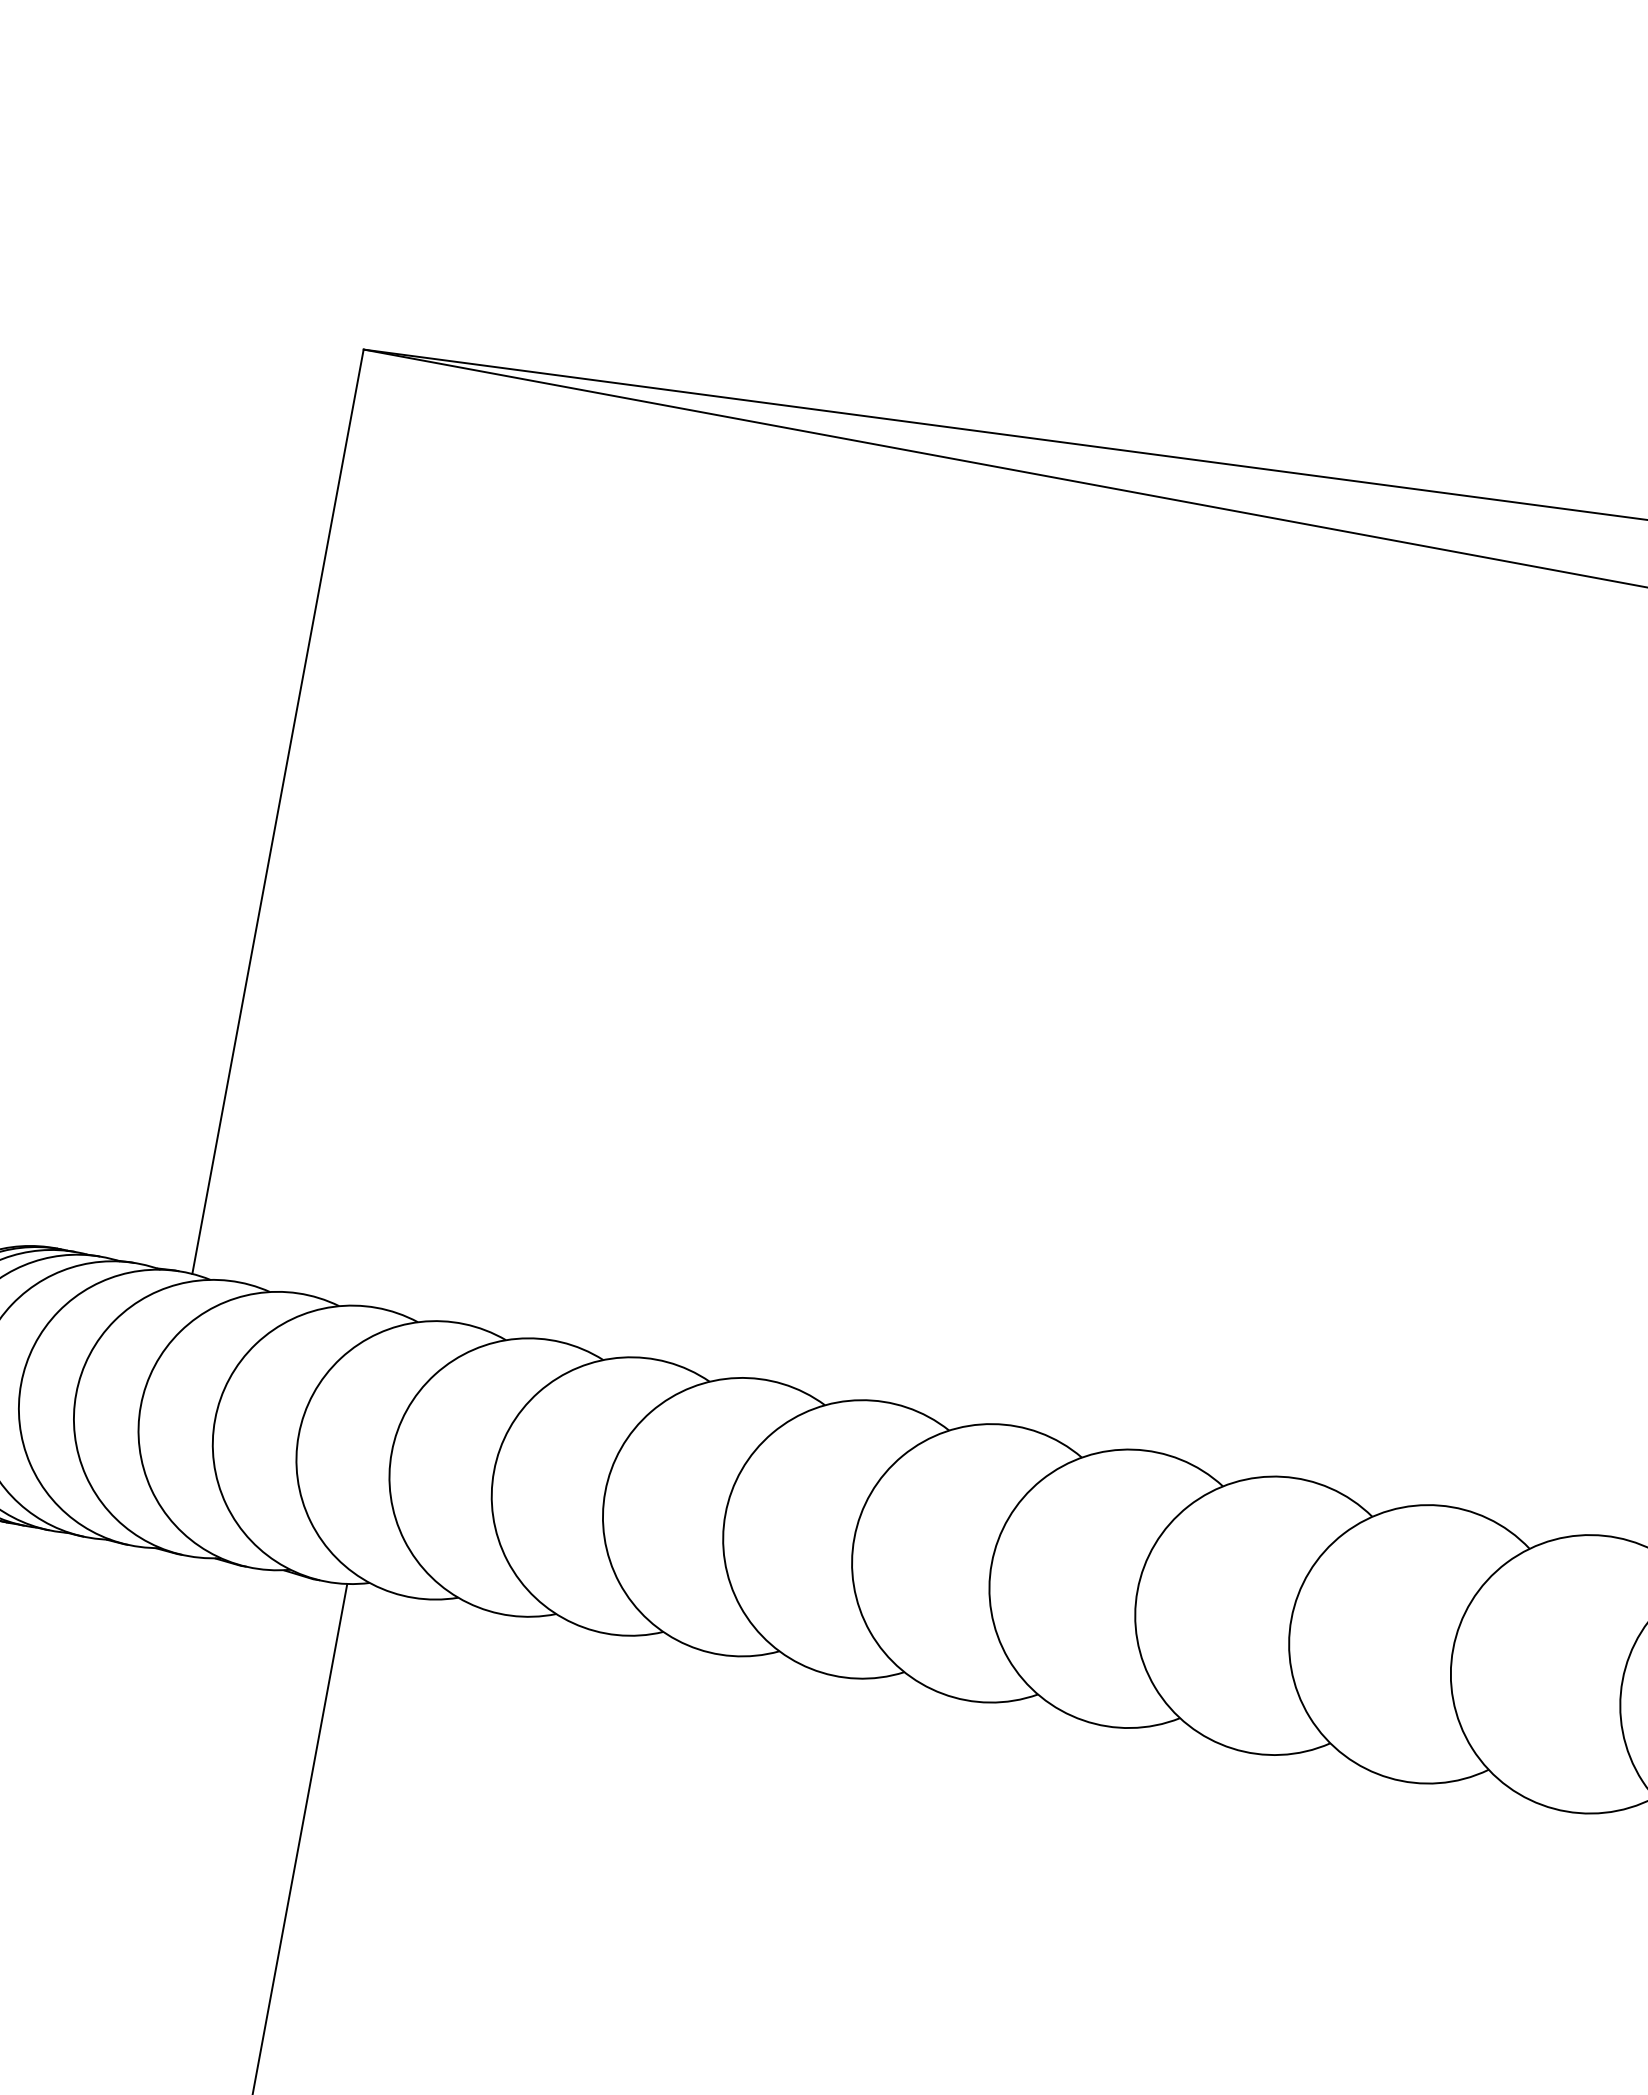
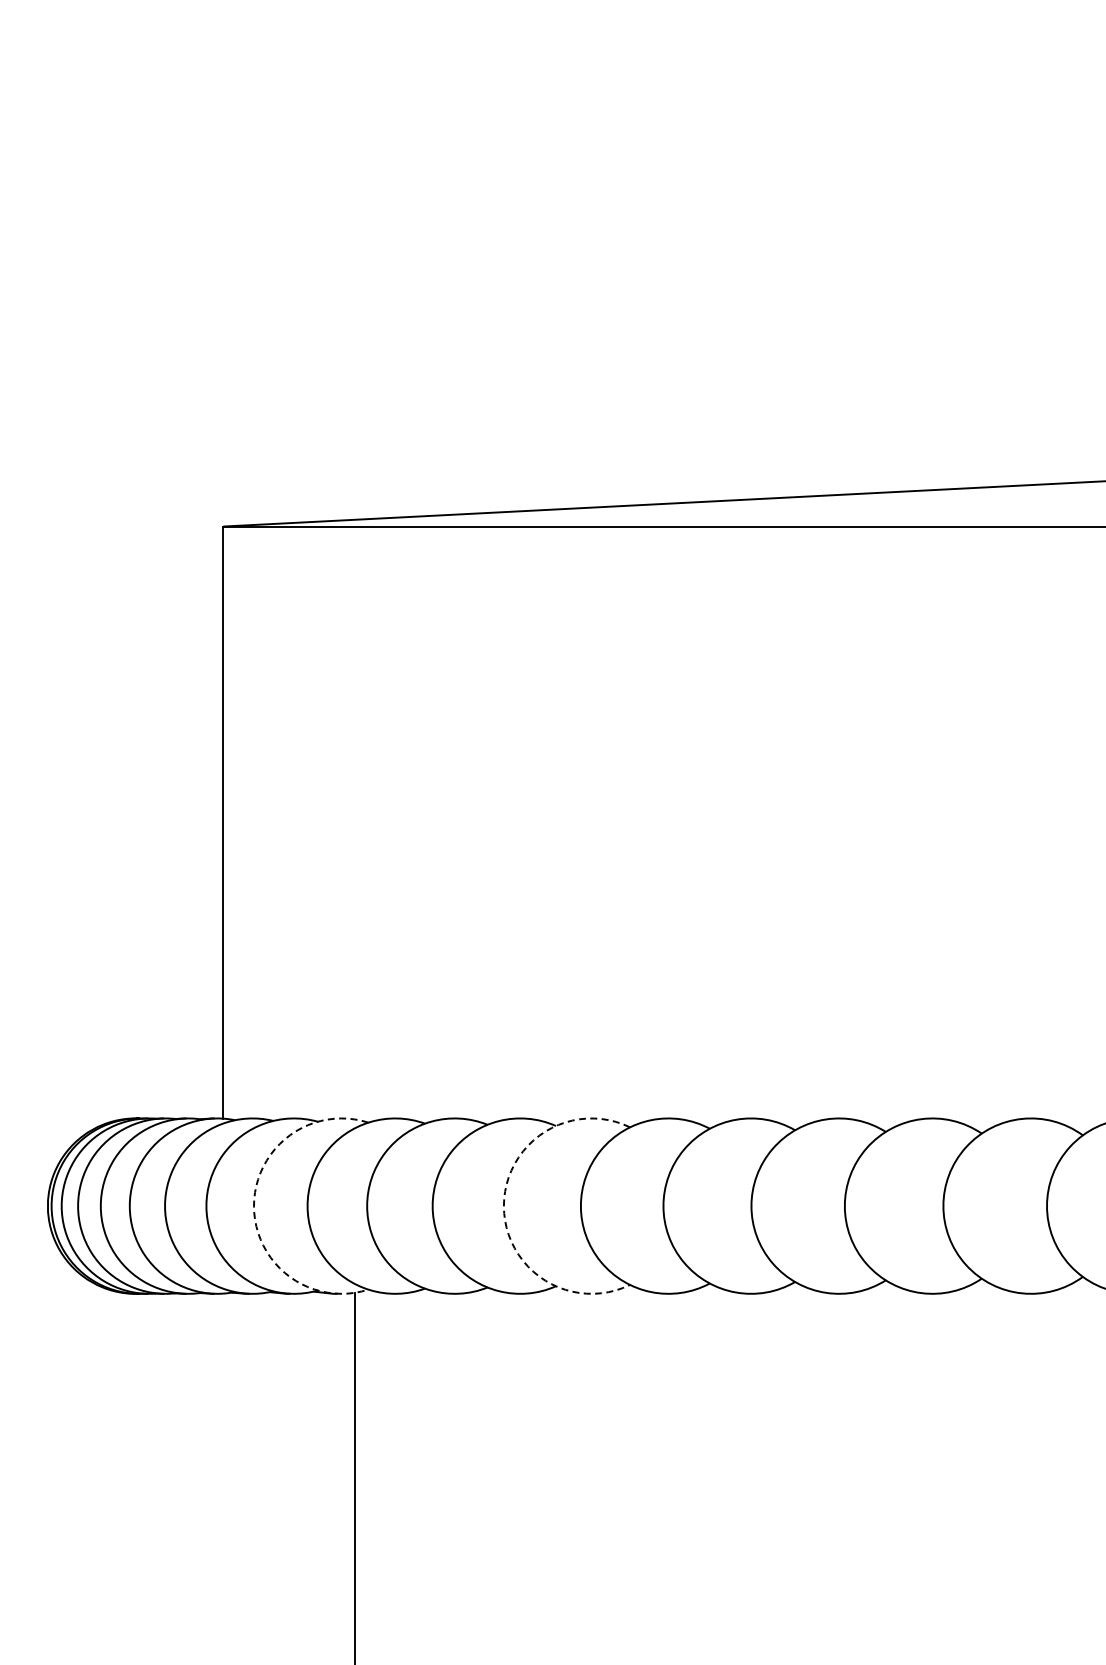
arc: (215, 1420) -> (254, 1206), solid -> dashed
arc: (604, 1492) -> (503, 1206), solid -> dashed

